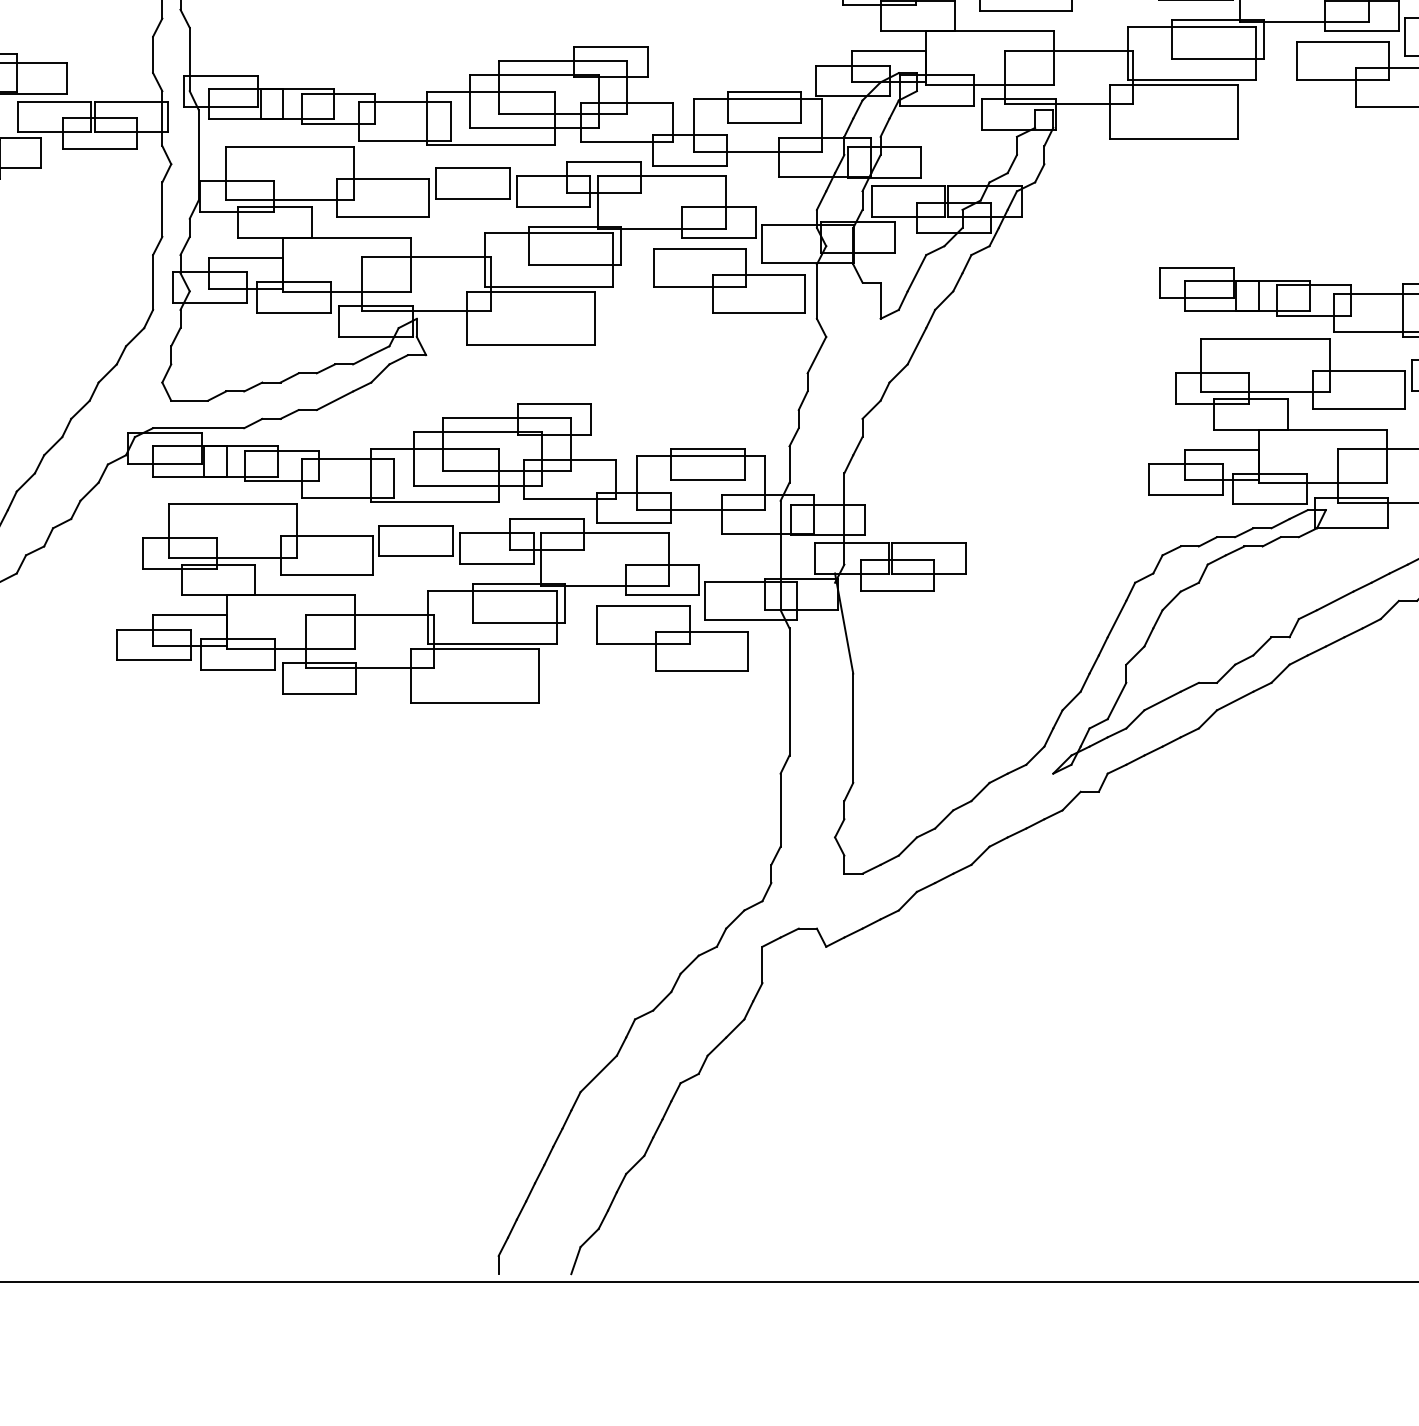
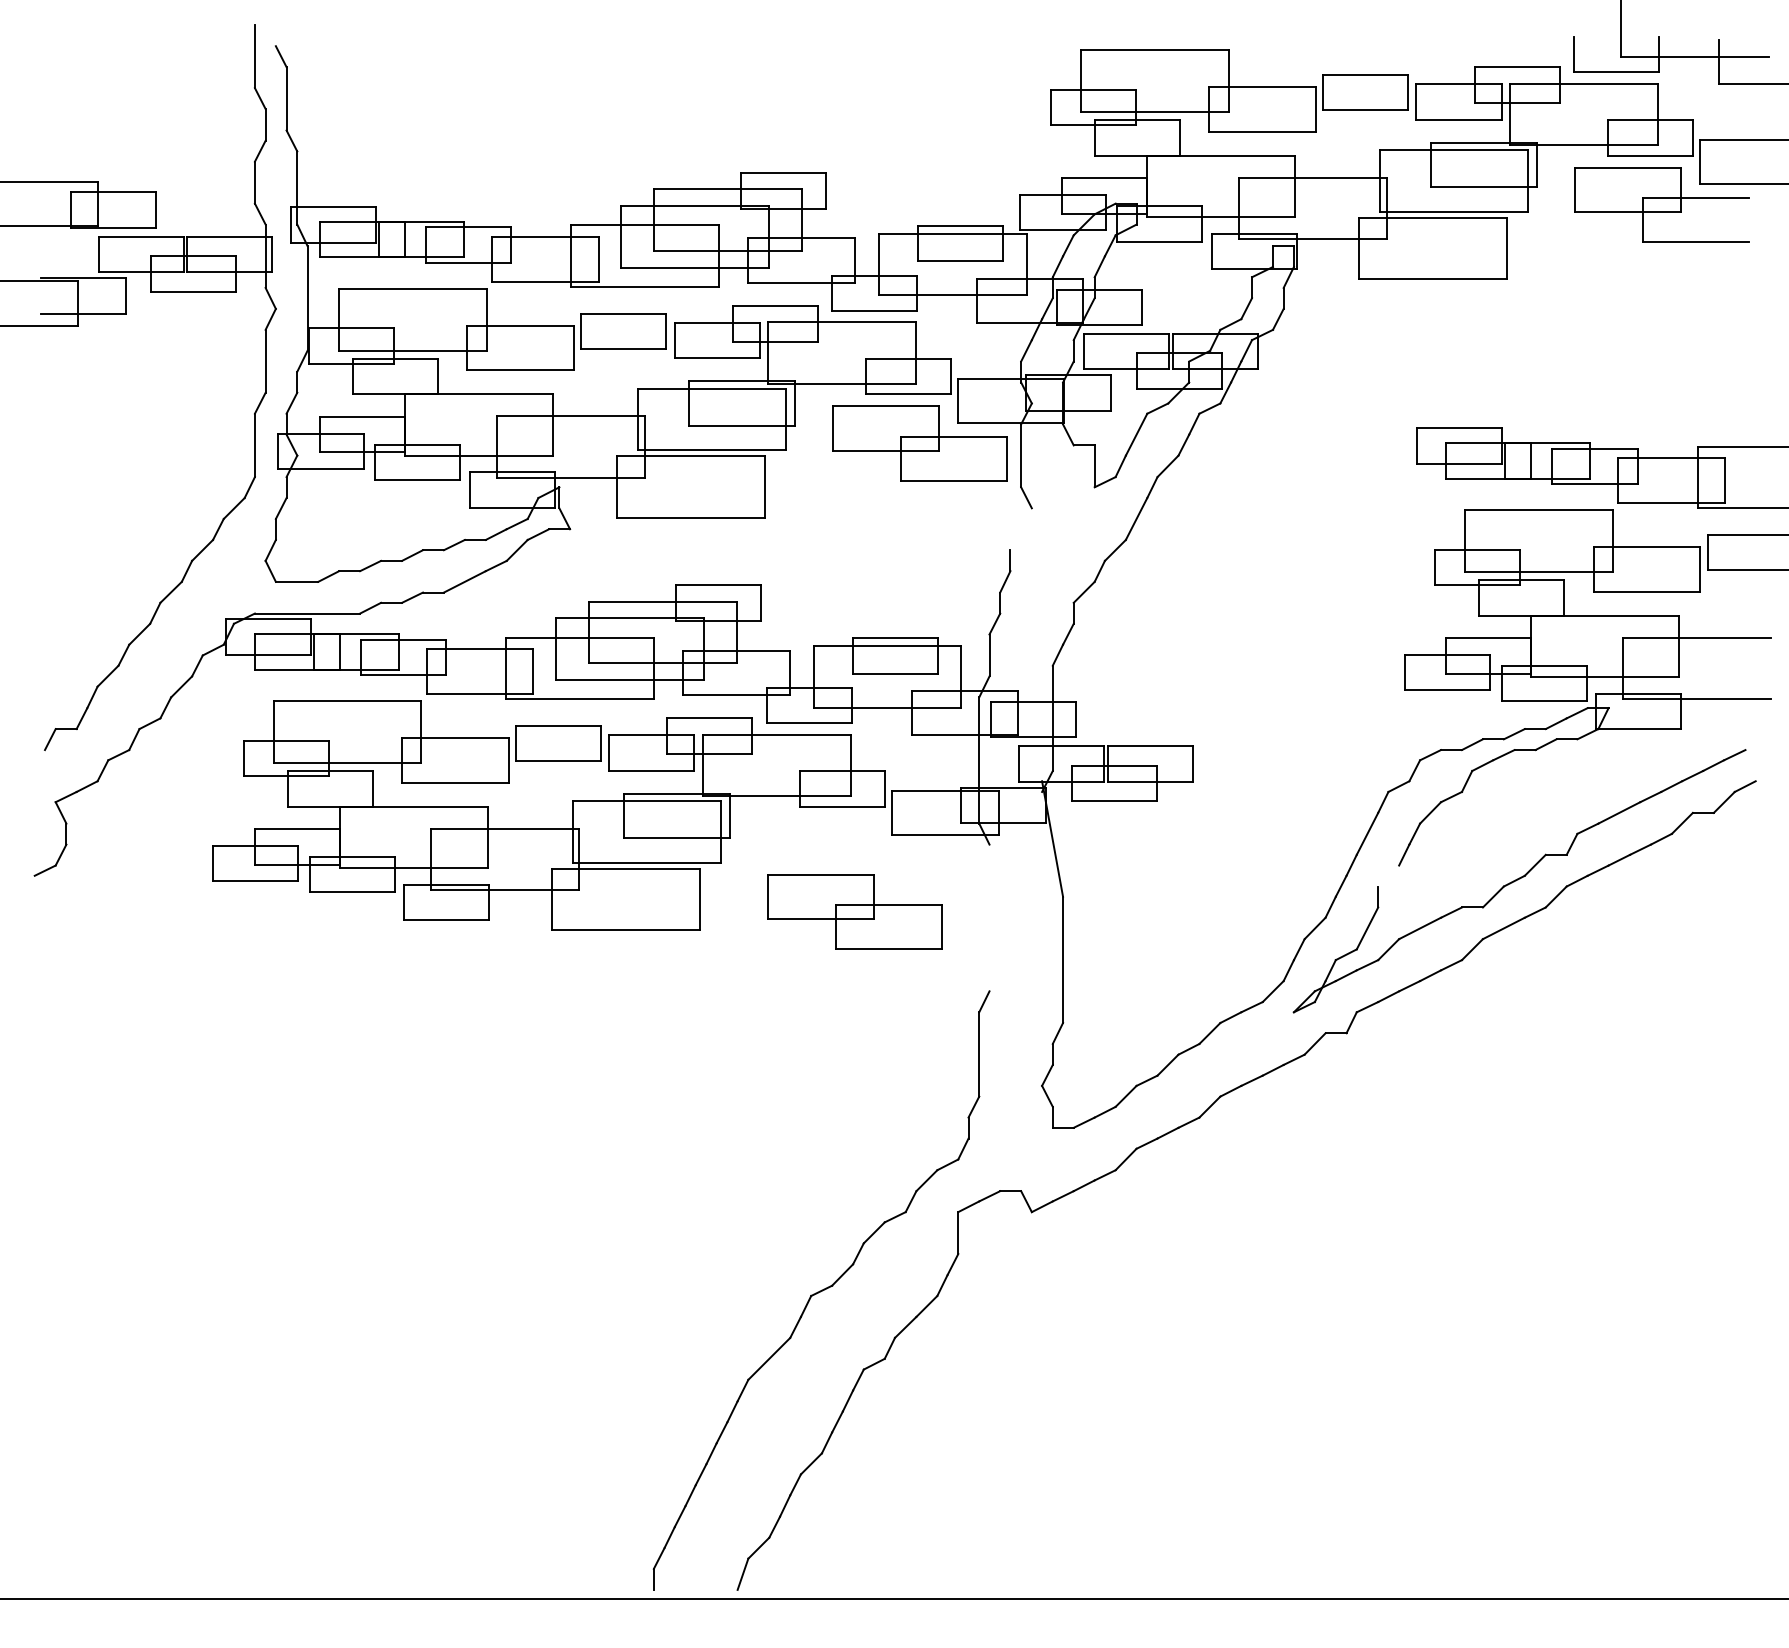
line: (816, 355) -> (1020, 529), removed
part: (672, 637) -> (854, 911), moved
line: (1135, 655) -> (1388, 875), removed
line: (789, 691) -> (989, 917), removed

